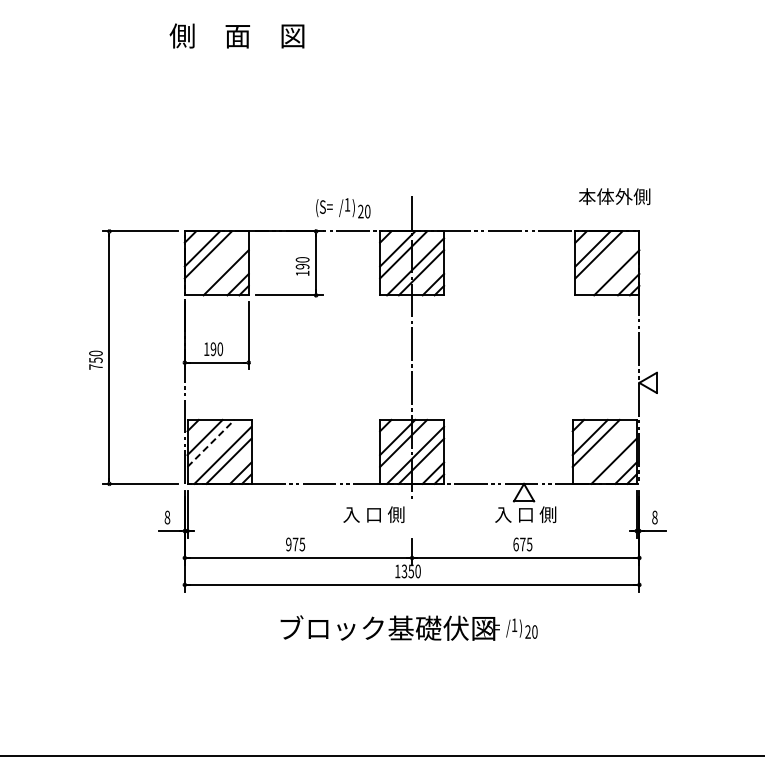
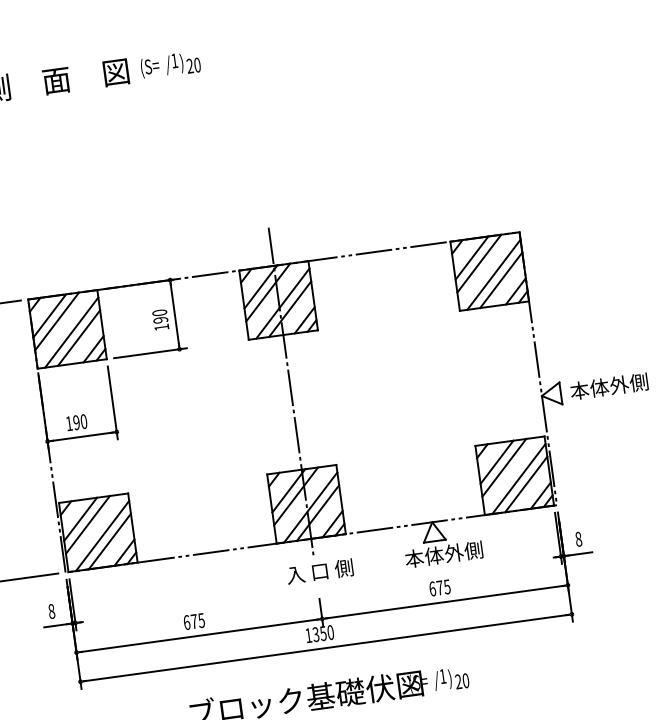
text: (614, 196) -> (609, 386), moved
text: (343, 208) -> (170, 65), moved
line: (219, 266) -> (70, 332), added
line: (610, 266) -> (493, 274), added
line: (211, 443) -> (88, 524), dashed -> solid
line: (607, 454) -> (518, 478), added
text: (373, 514) -> (319, 571), moved
text: (530, 514) -> (443, 554), 入 口 側 -> 本体外側
text: (288, 544) -> (186, 622), 975 -> 675

